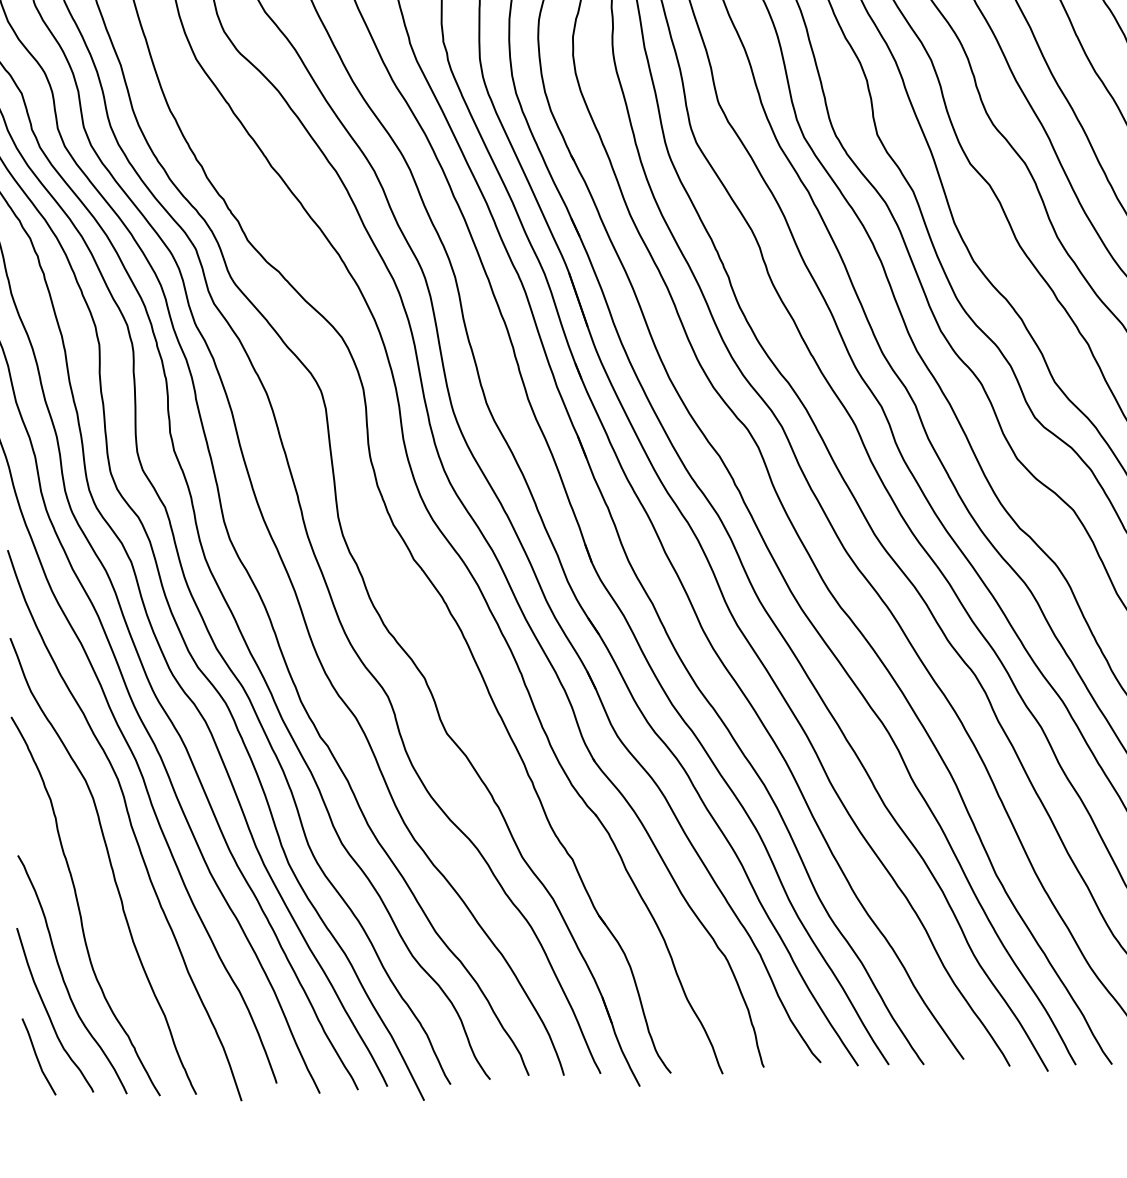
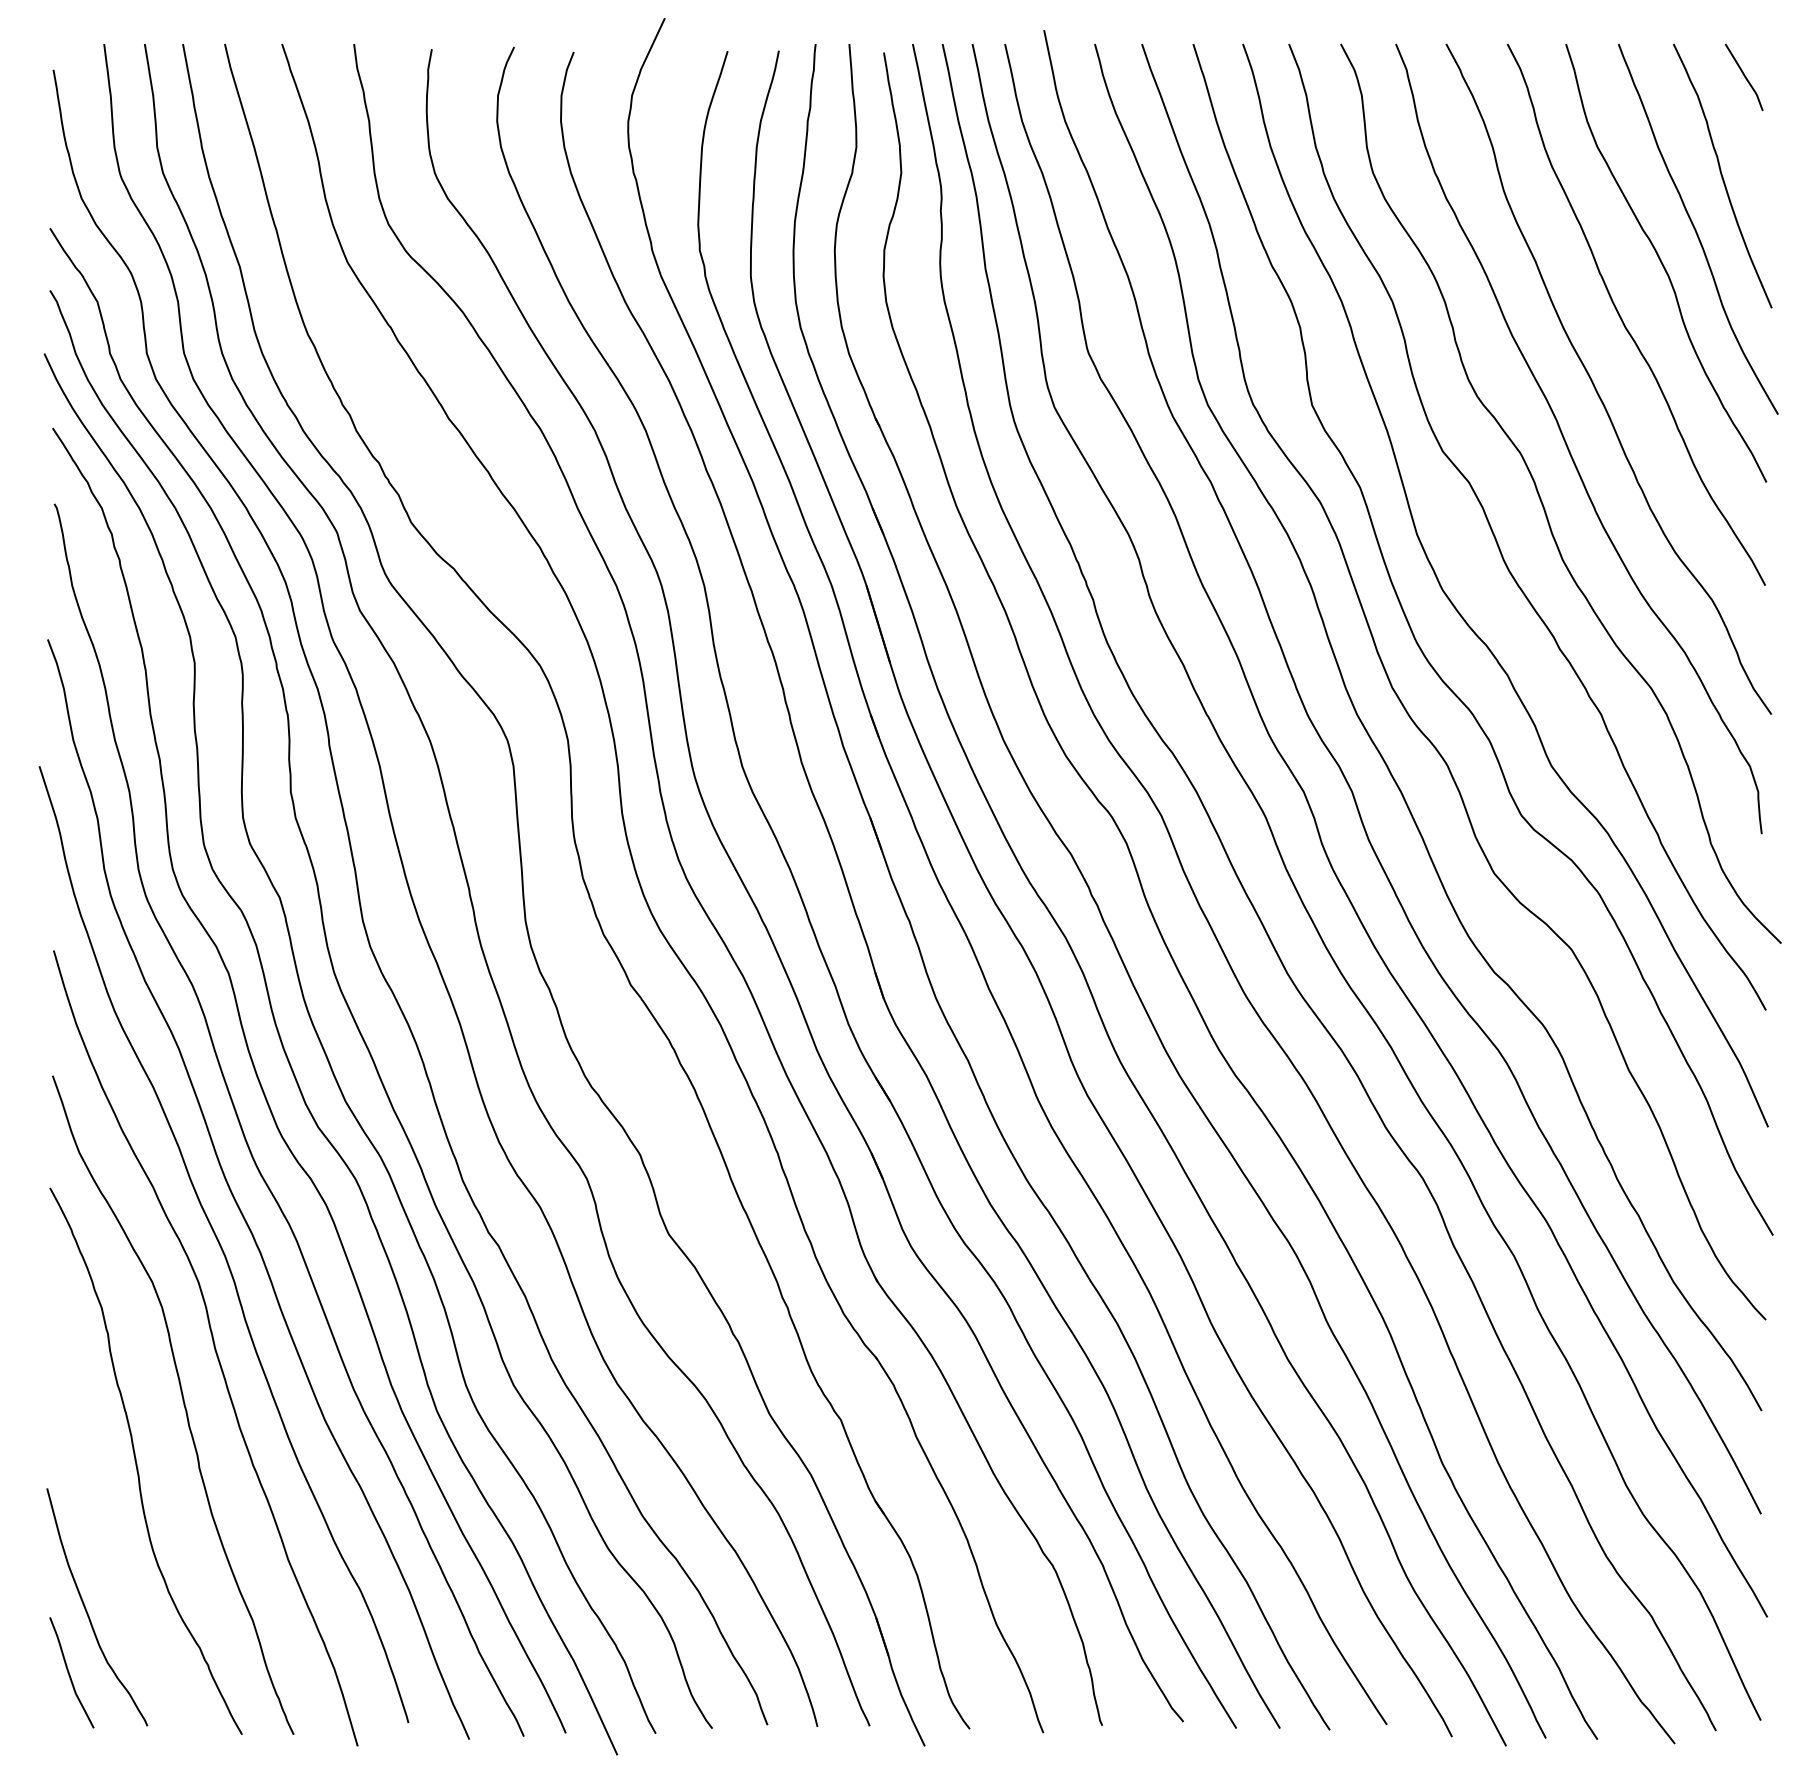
curve: (63, 977) -> (110, 1560), removed

